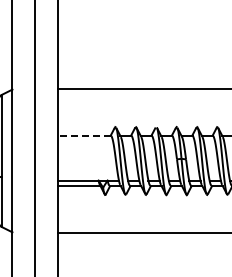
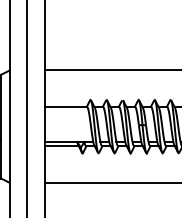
line: (84, 136) -> (66, 107), dashed -> solid

